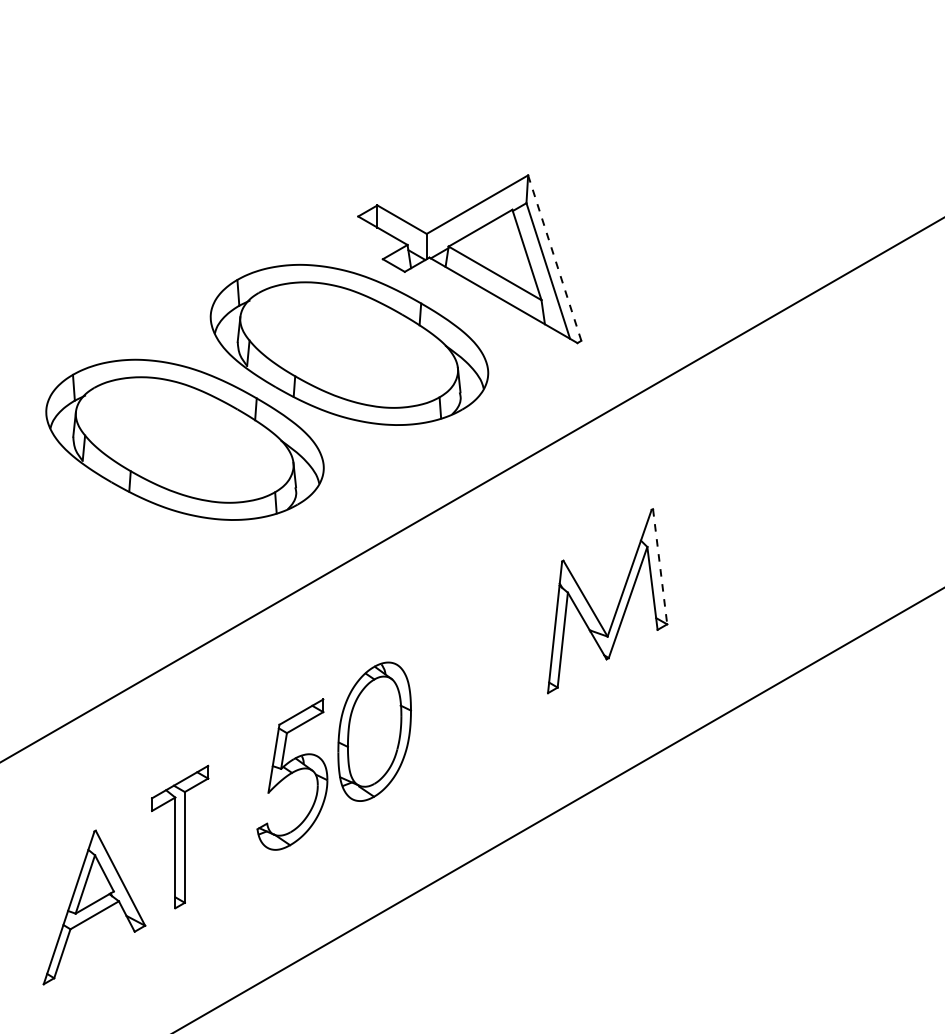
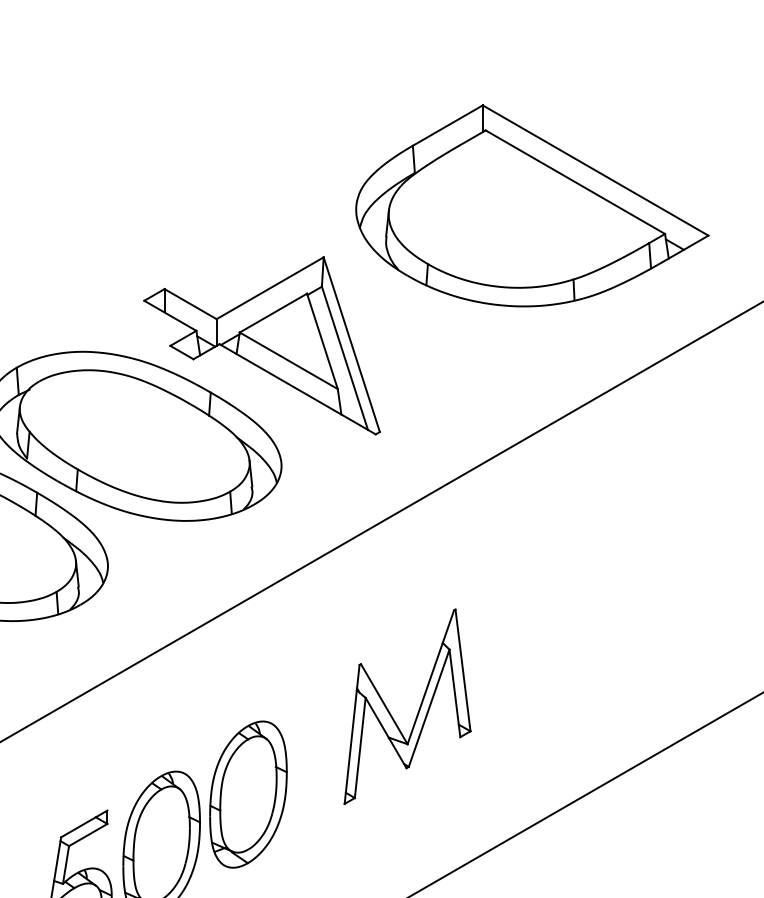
part: (725, 126) -> (532, 205), added
line: (554, 258) -> (351, 345), dashed -> solid
line: (660, 567) -> (463, 671), dashed -> solid
part: (456, 684) -> (248, 794), added

